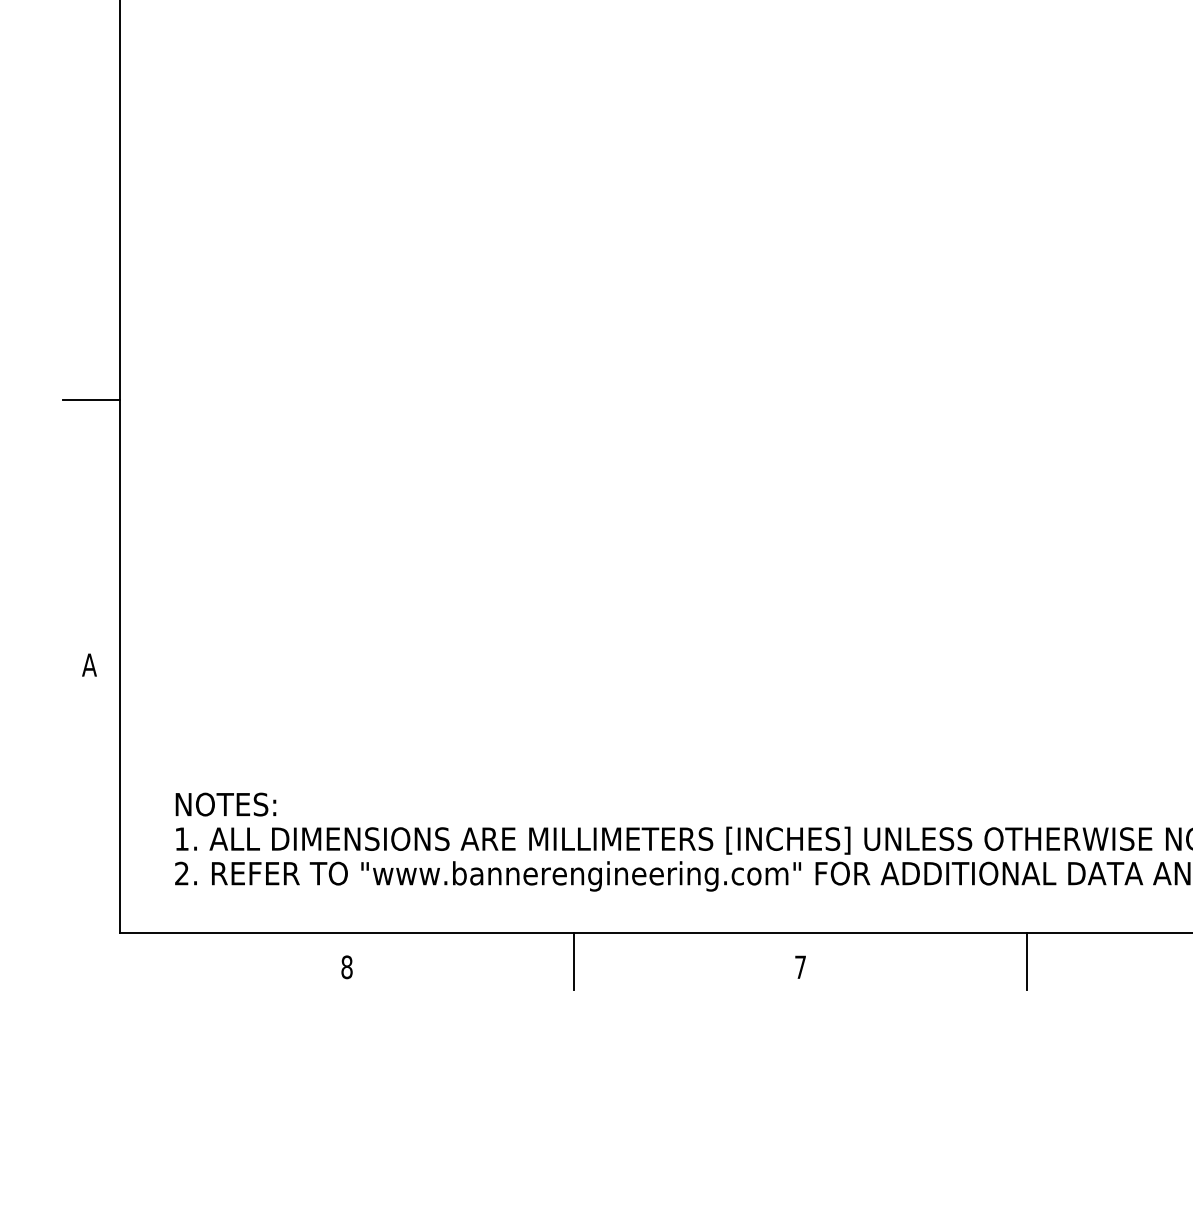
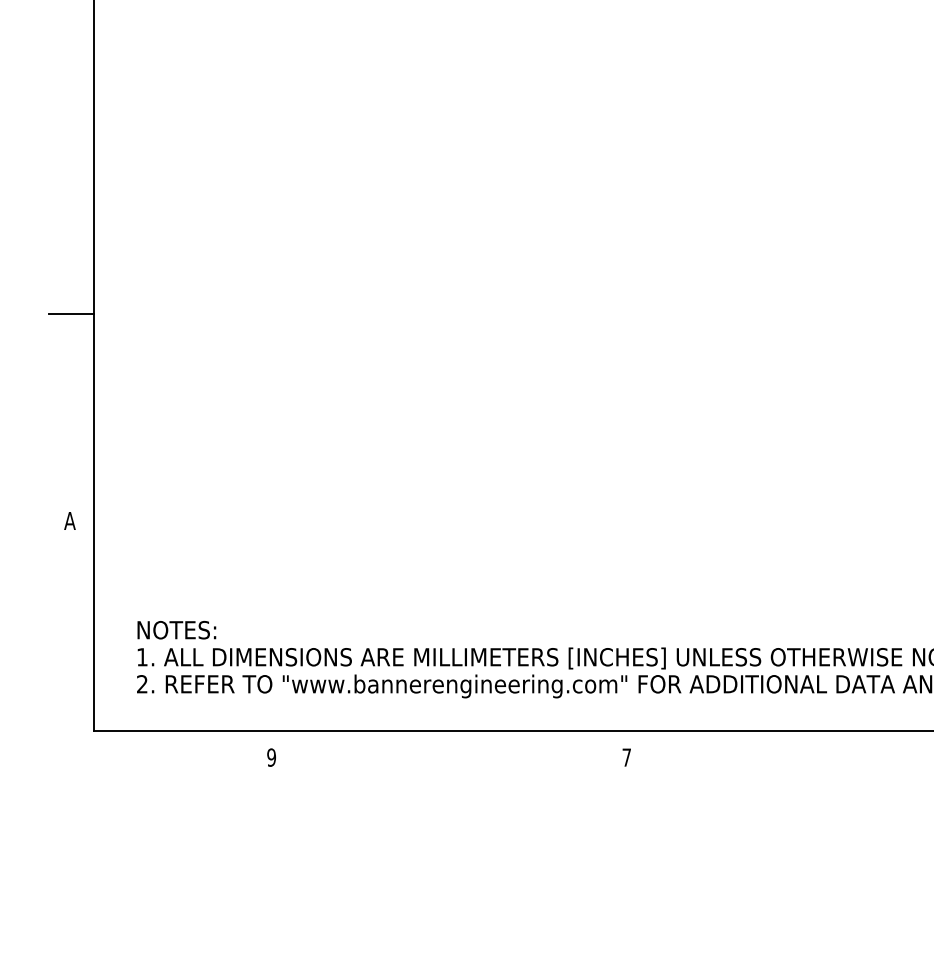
line: (574, 960) -> (449, 752), removed
line: (1027, 960) -> (804, 752), removed
text: (346, 967) -> (271, 757), 8 -> 9

